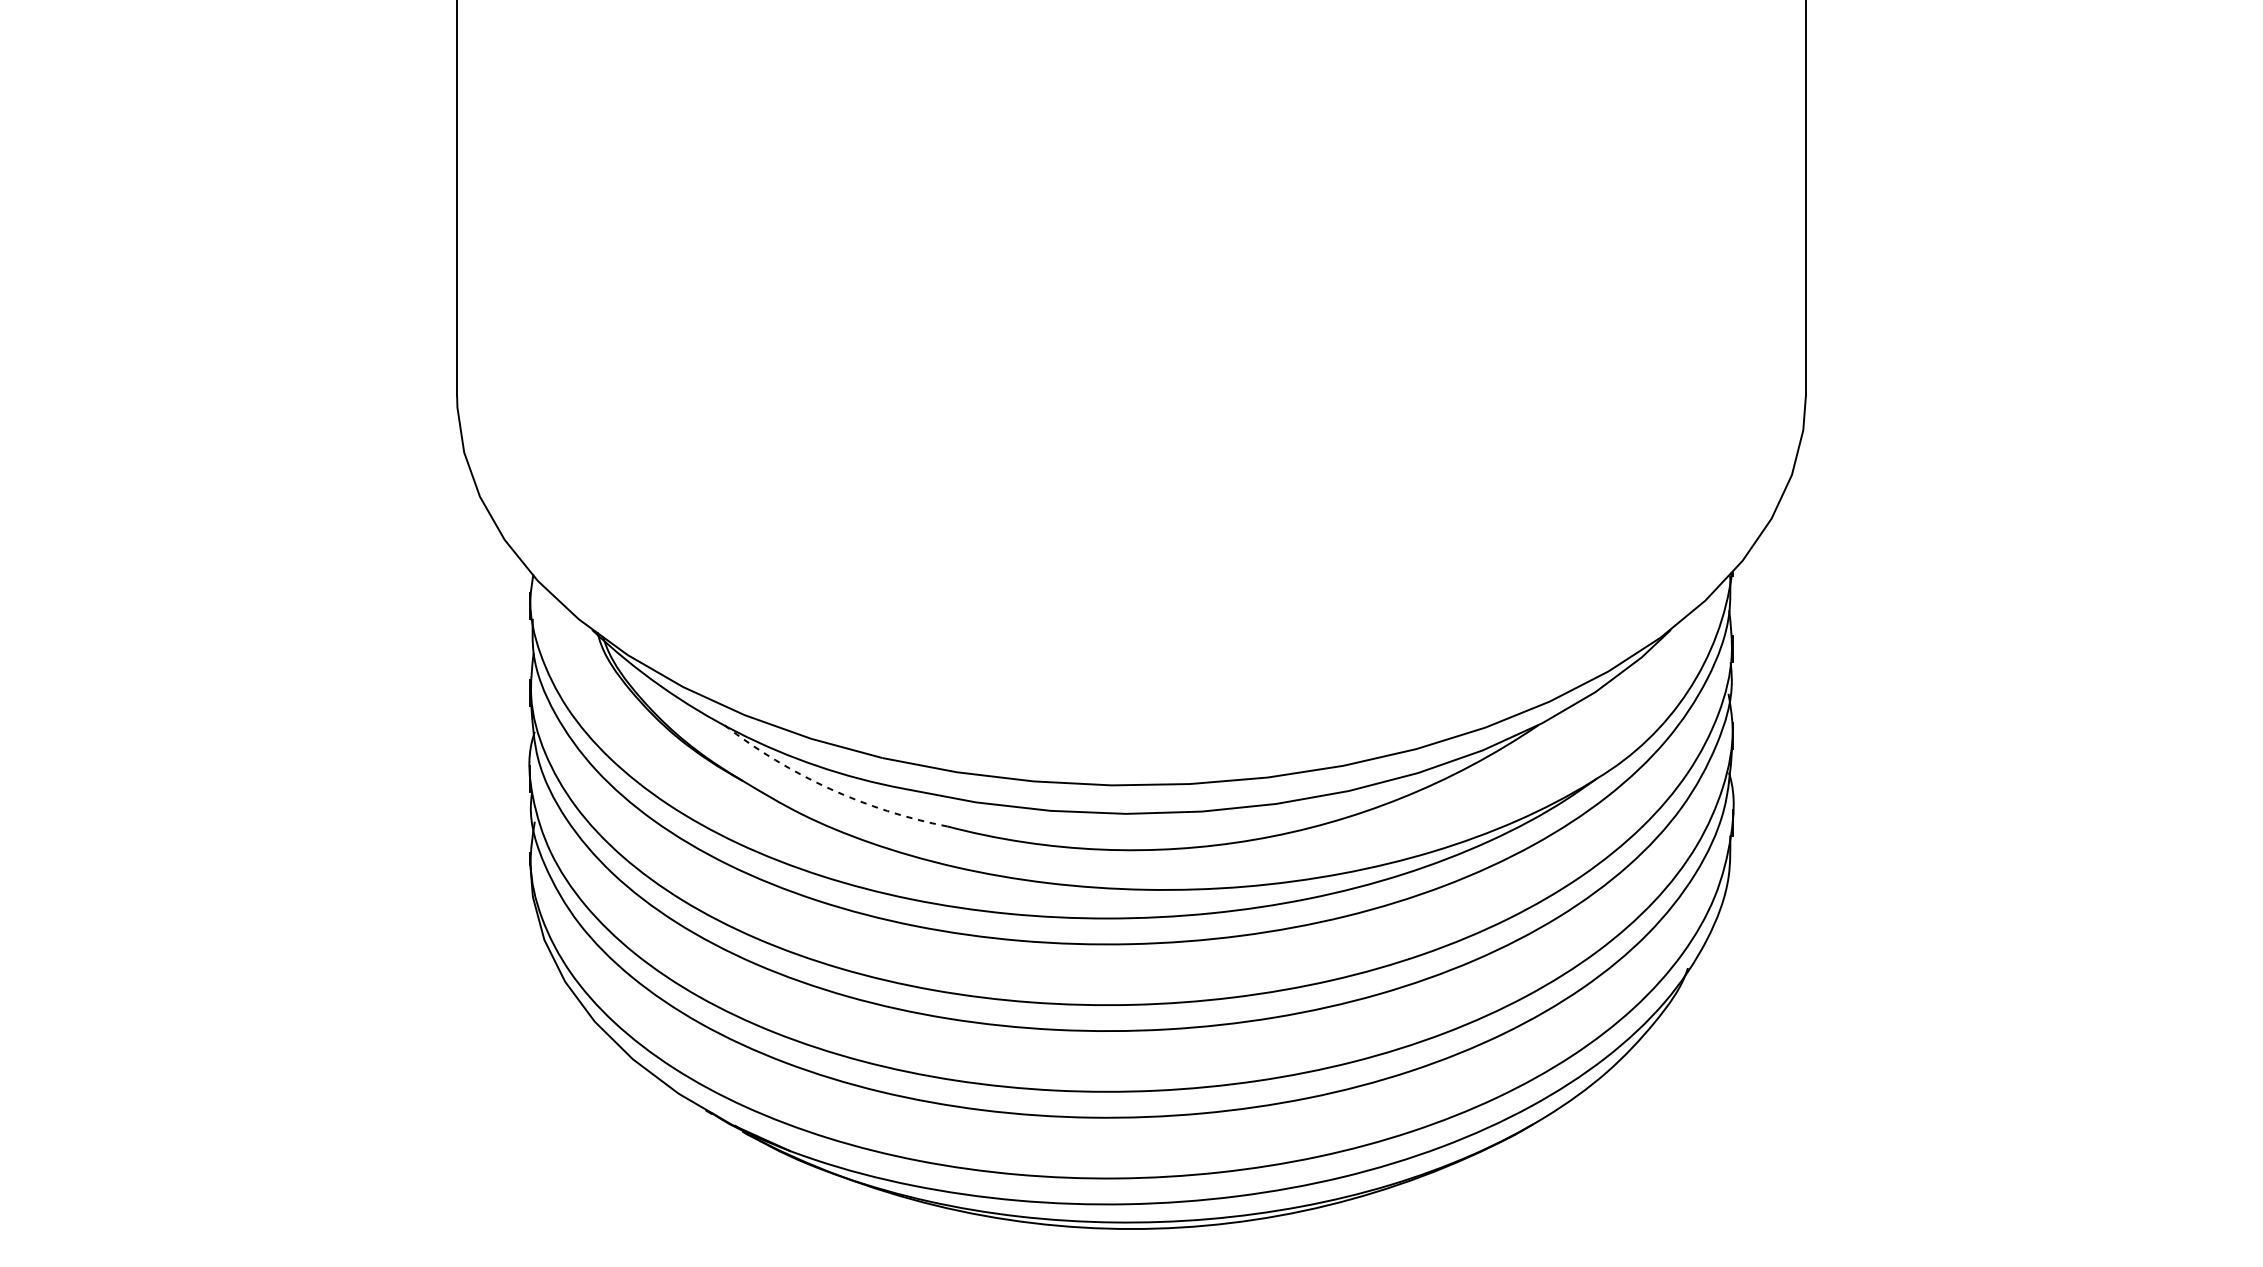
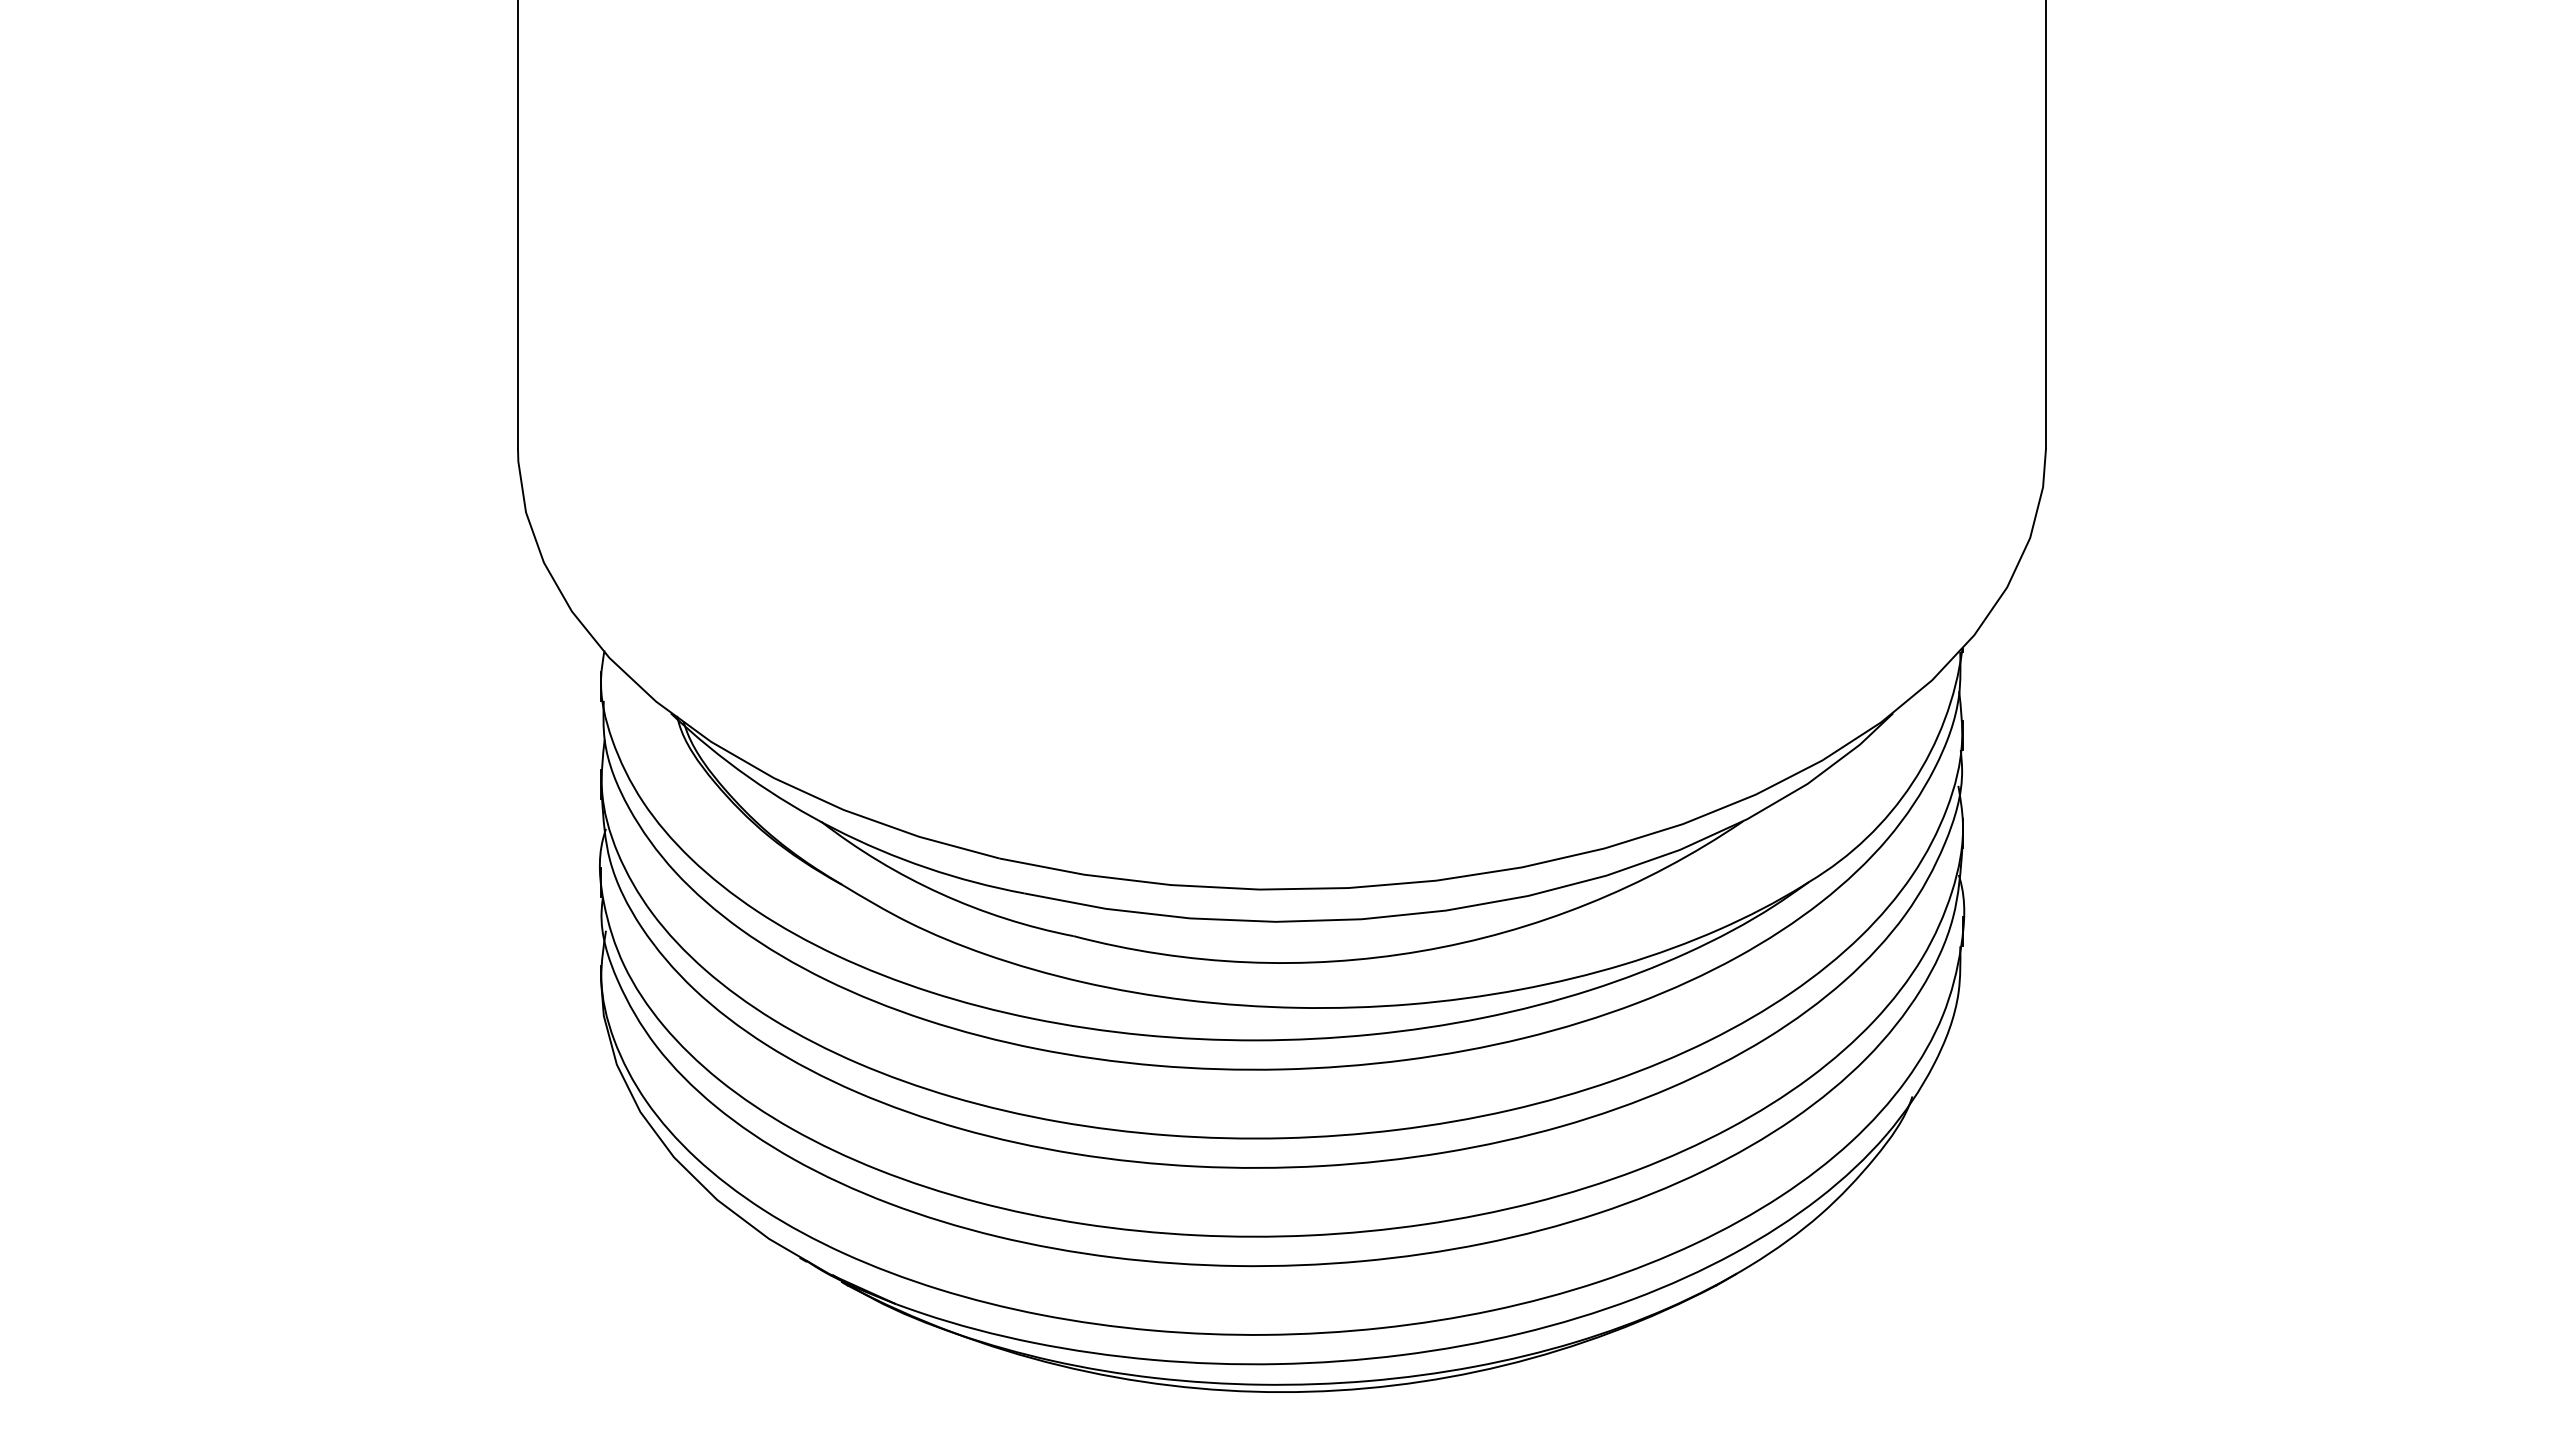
arc: (830, 788) -> (940, 893), dashed -> solid

